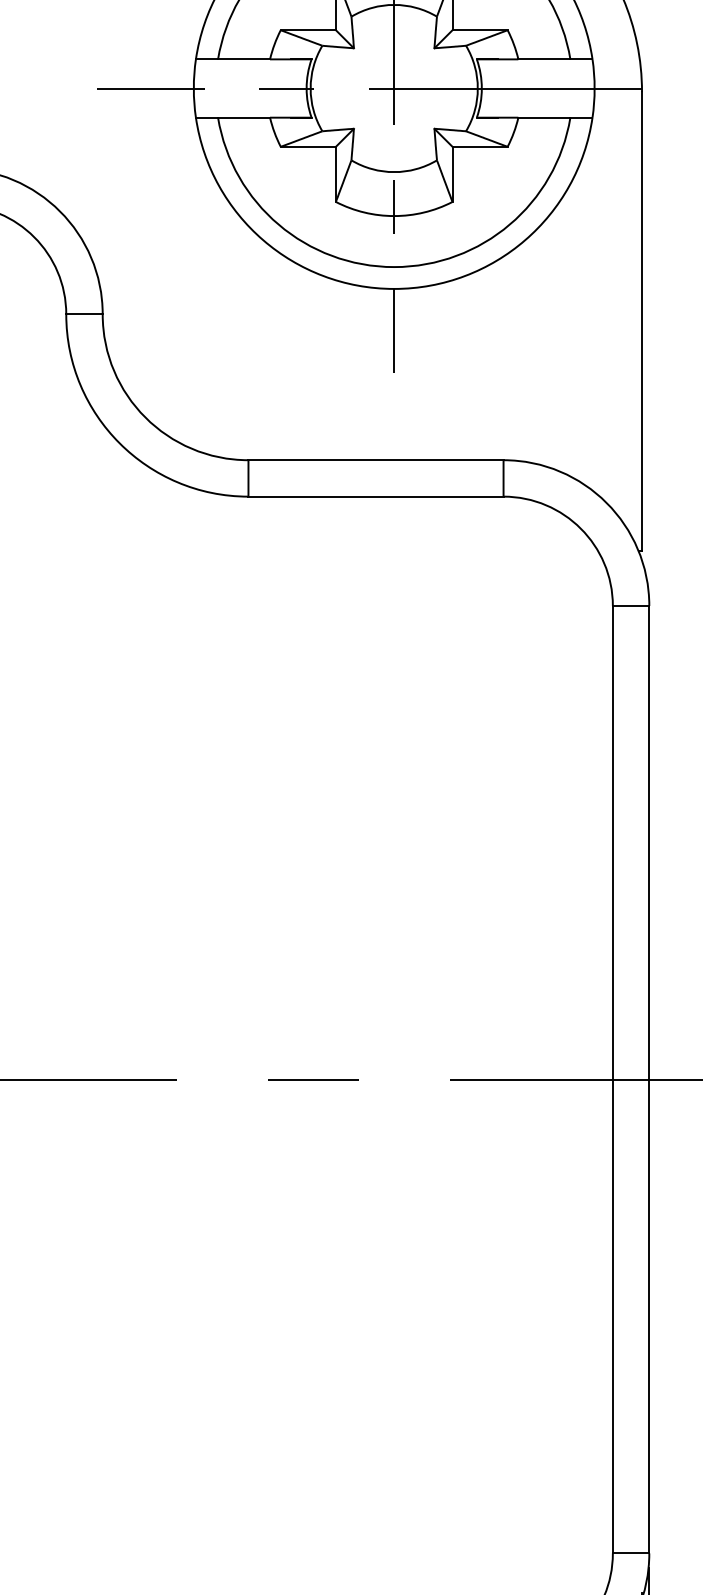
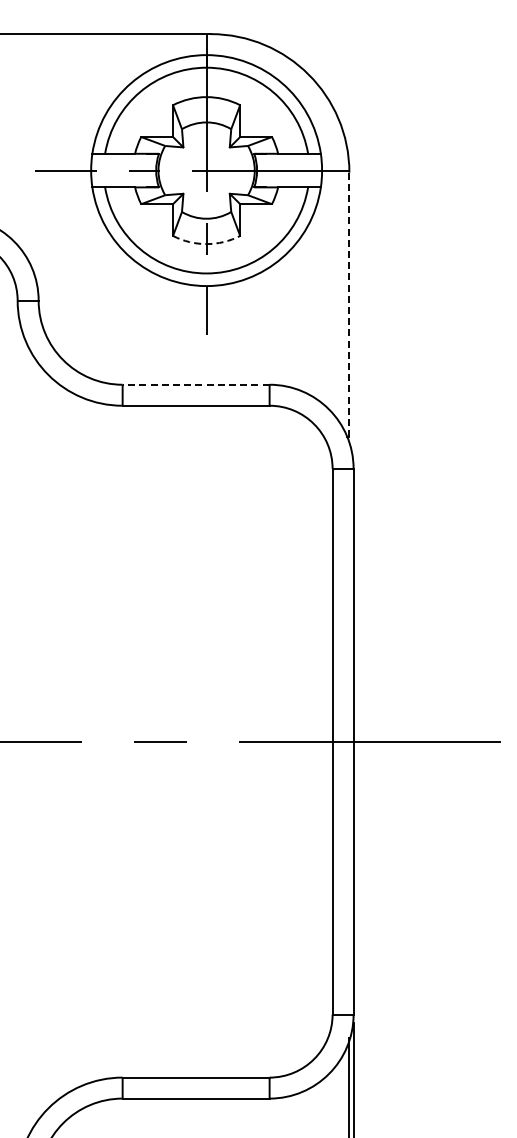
arc: (394, 216) -> (206, 244), solid -> dashed
line: (642, 320) -> (349, 304), solid -> dashed
line: (374, 459) -> (195, 384), solid -> dashed

